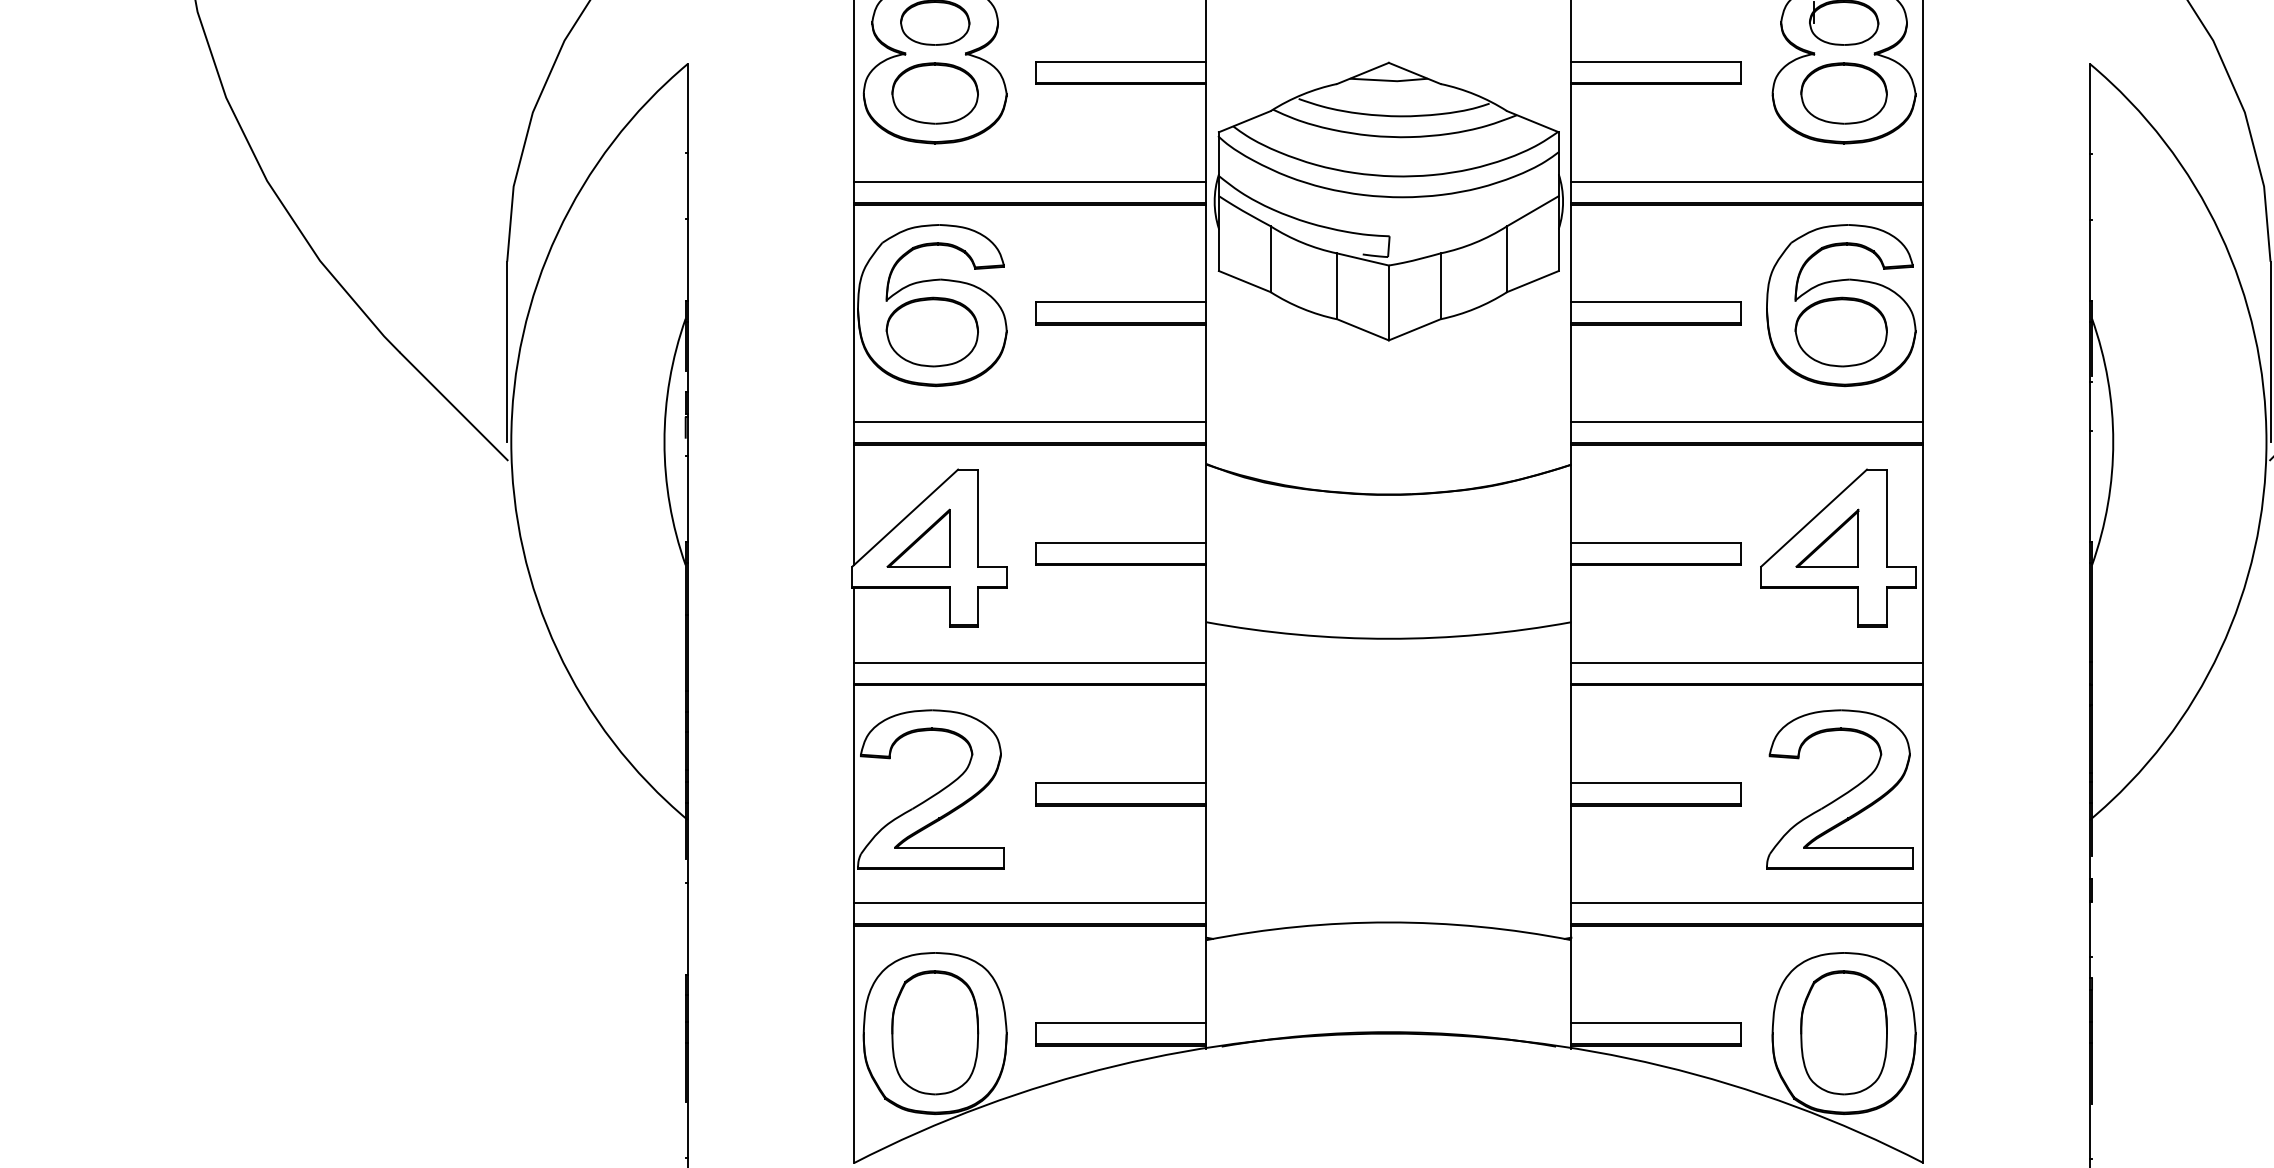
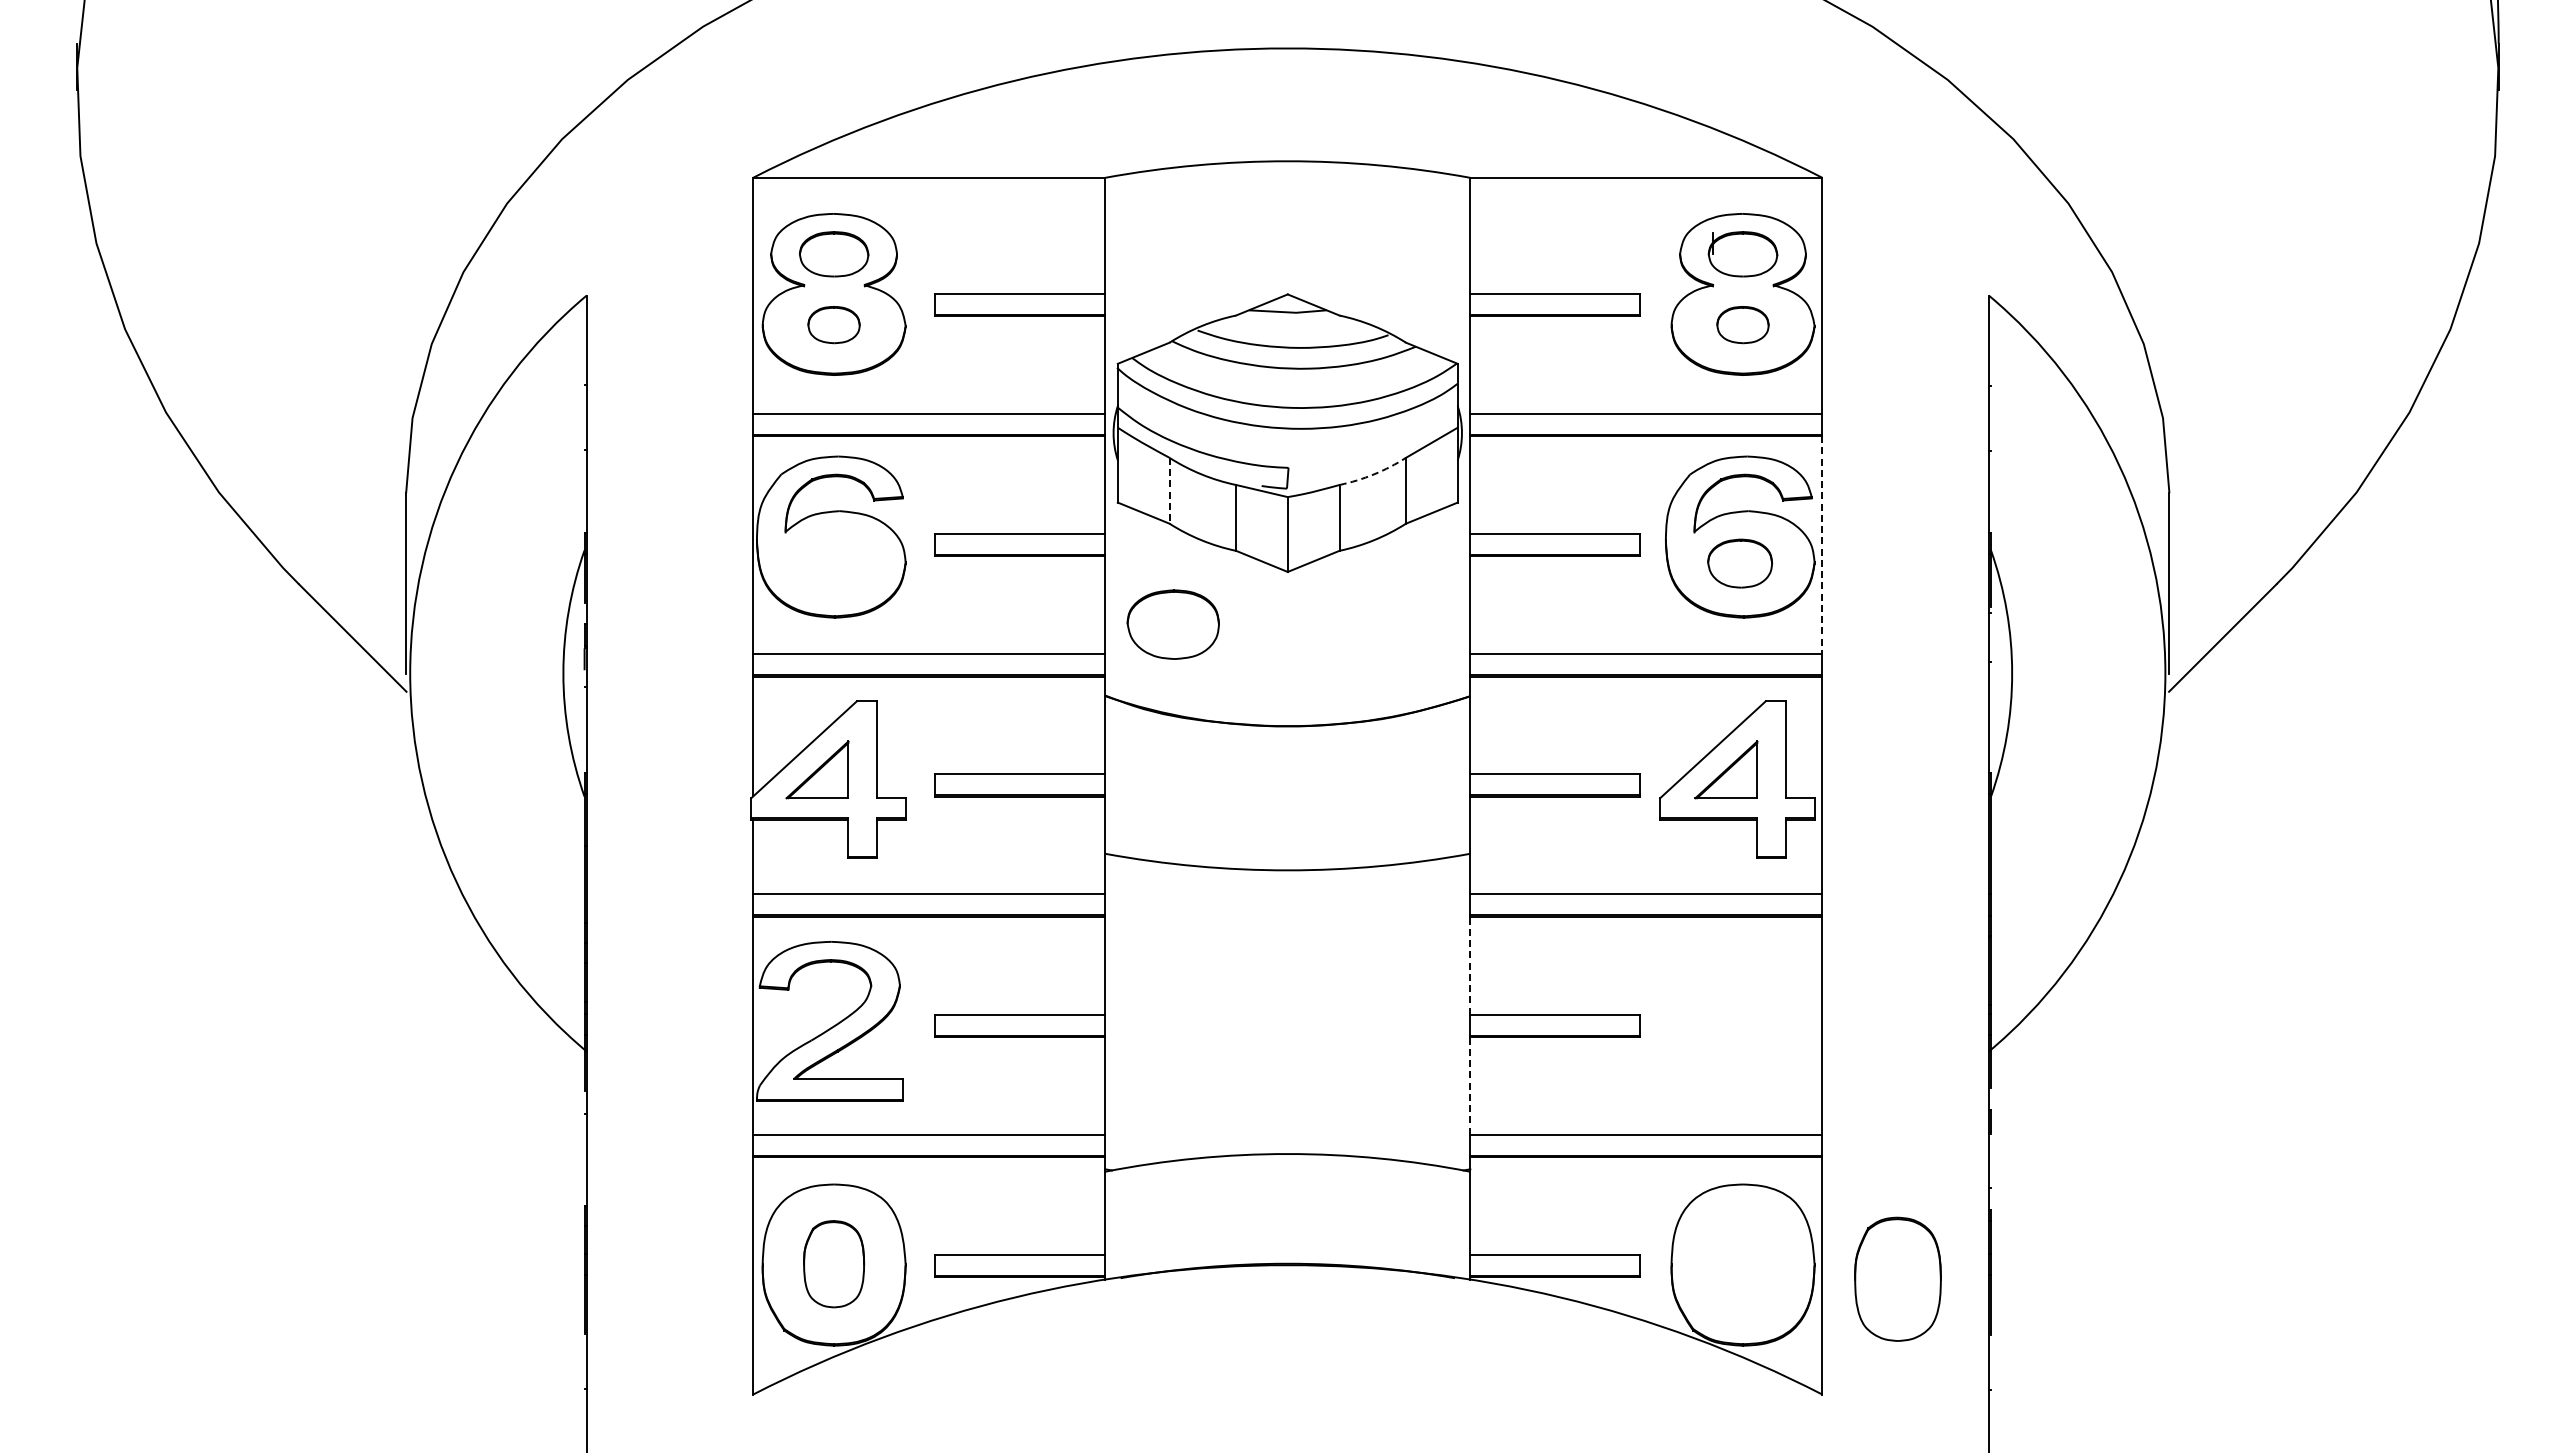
part: (934, 92) -> (833, 324), size x0.6
part: (1843, 92) -> (1742, 324), size x0.6
arc: (1474, 242) -> (1373, 474), solid -> dashed
line: (1270, 258) -> (1169, 490), solid -> dashed
line: (1923, 313) -> (1822, 545), solid -> dashed
part: (931, 331) -> (1172, 624), moved
part: (1840, 331) -> (1739, 563), size x0.7
line: (1571, 733) -> (1470, 965), solid -> dashed
part: (1839, 789) -> (1738, 1021), removed
line: (1571, 853) -> (1470, 1085), solid -> dashed
part: (934, 1031) -> (833, 1263), size x0.7
part: (1843, 1031) -> (1897, 1278), moved

